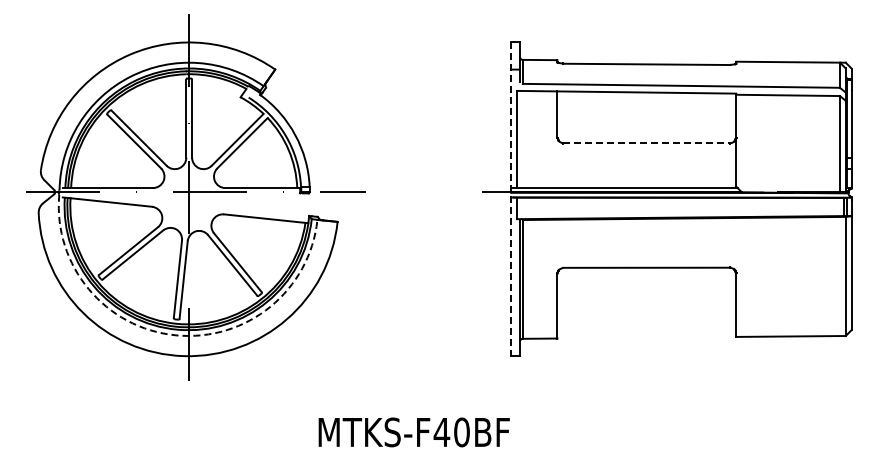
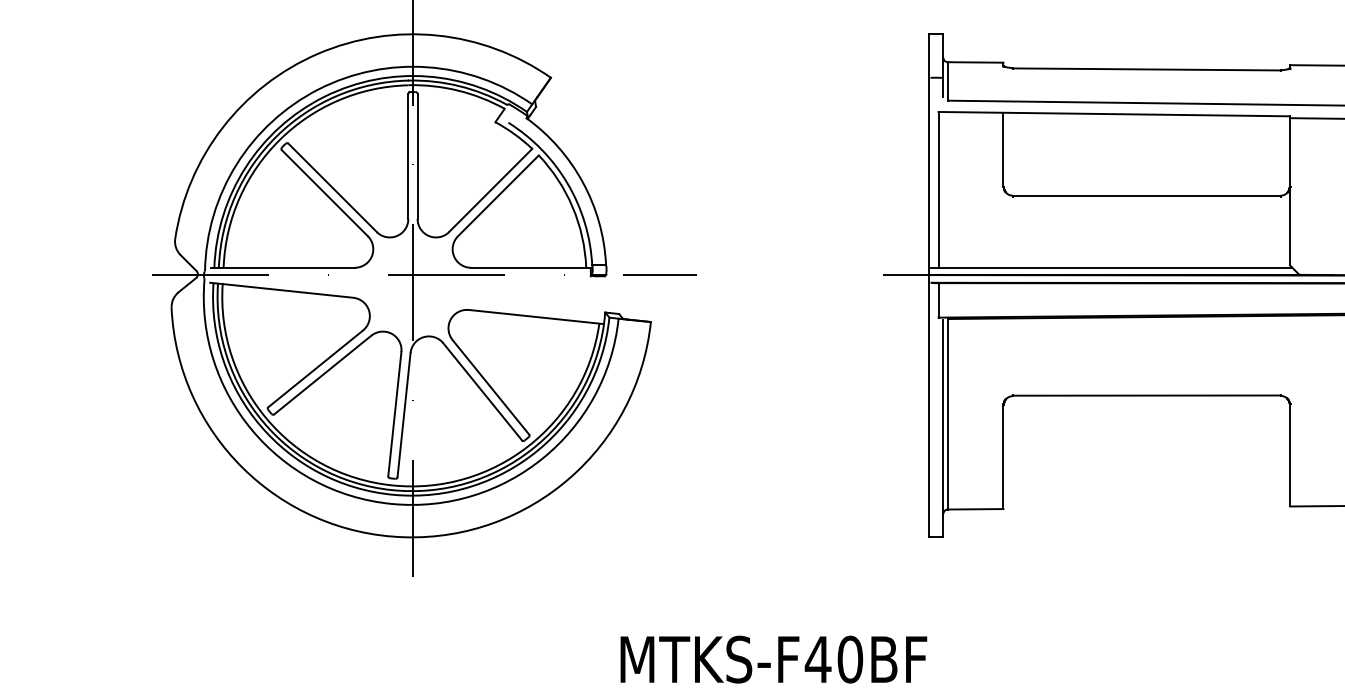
line: (646, 143) -> (1146, 196), dashed -> solid
line: (511, 199) -> (929, 286), dashed -> solid
arc: (176, 335) -> (392, 504), dashed -> solid

